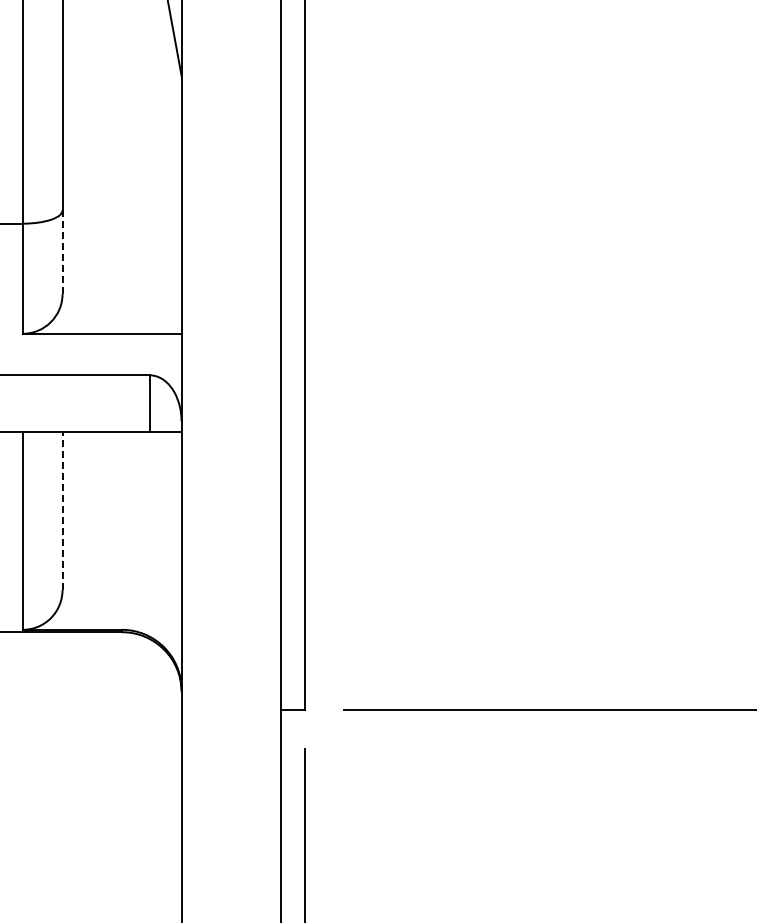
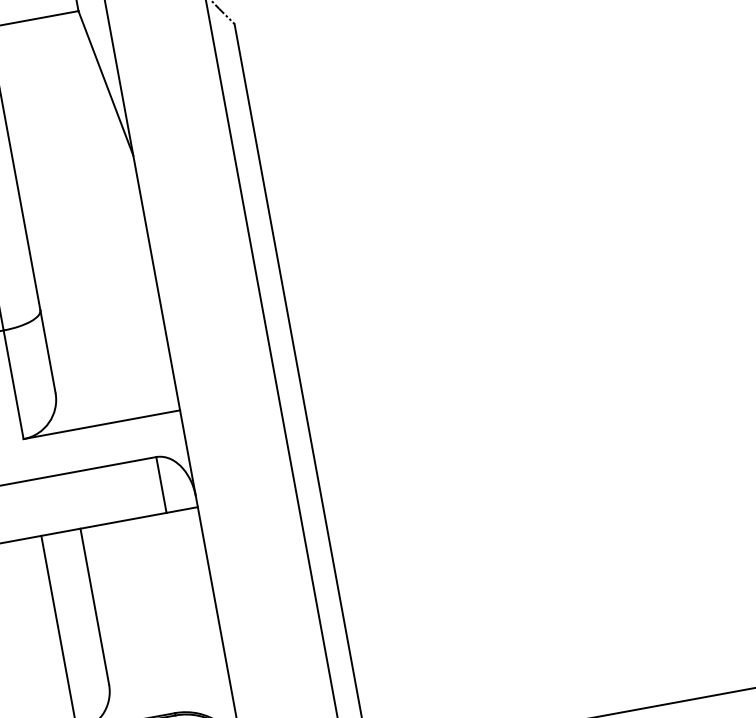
line: (62, 252) -> (47, 351), dashed -> solid
line: (62, 510) -> (94, 606), dashed -> solid

